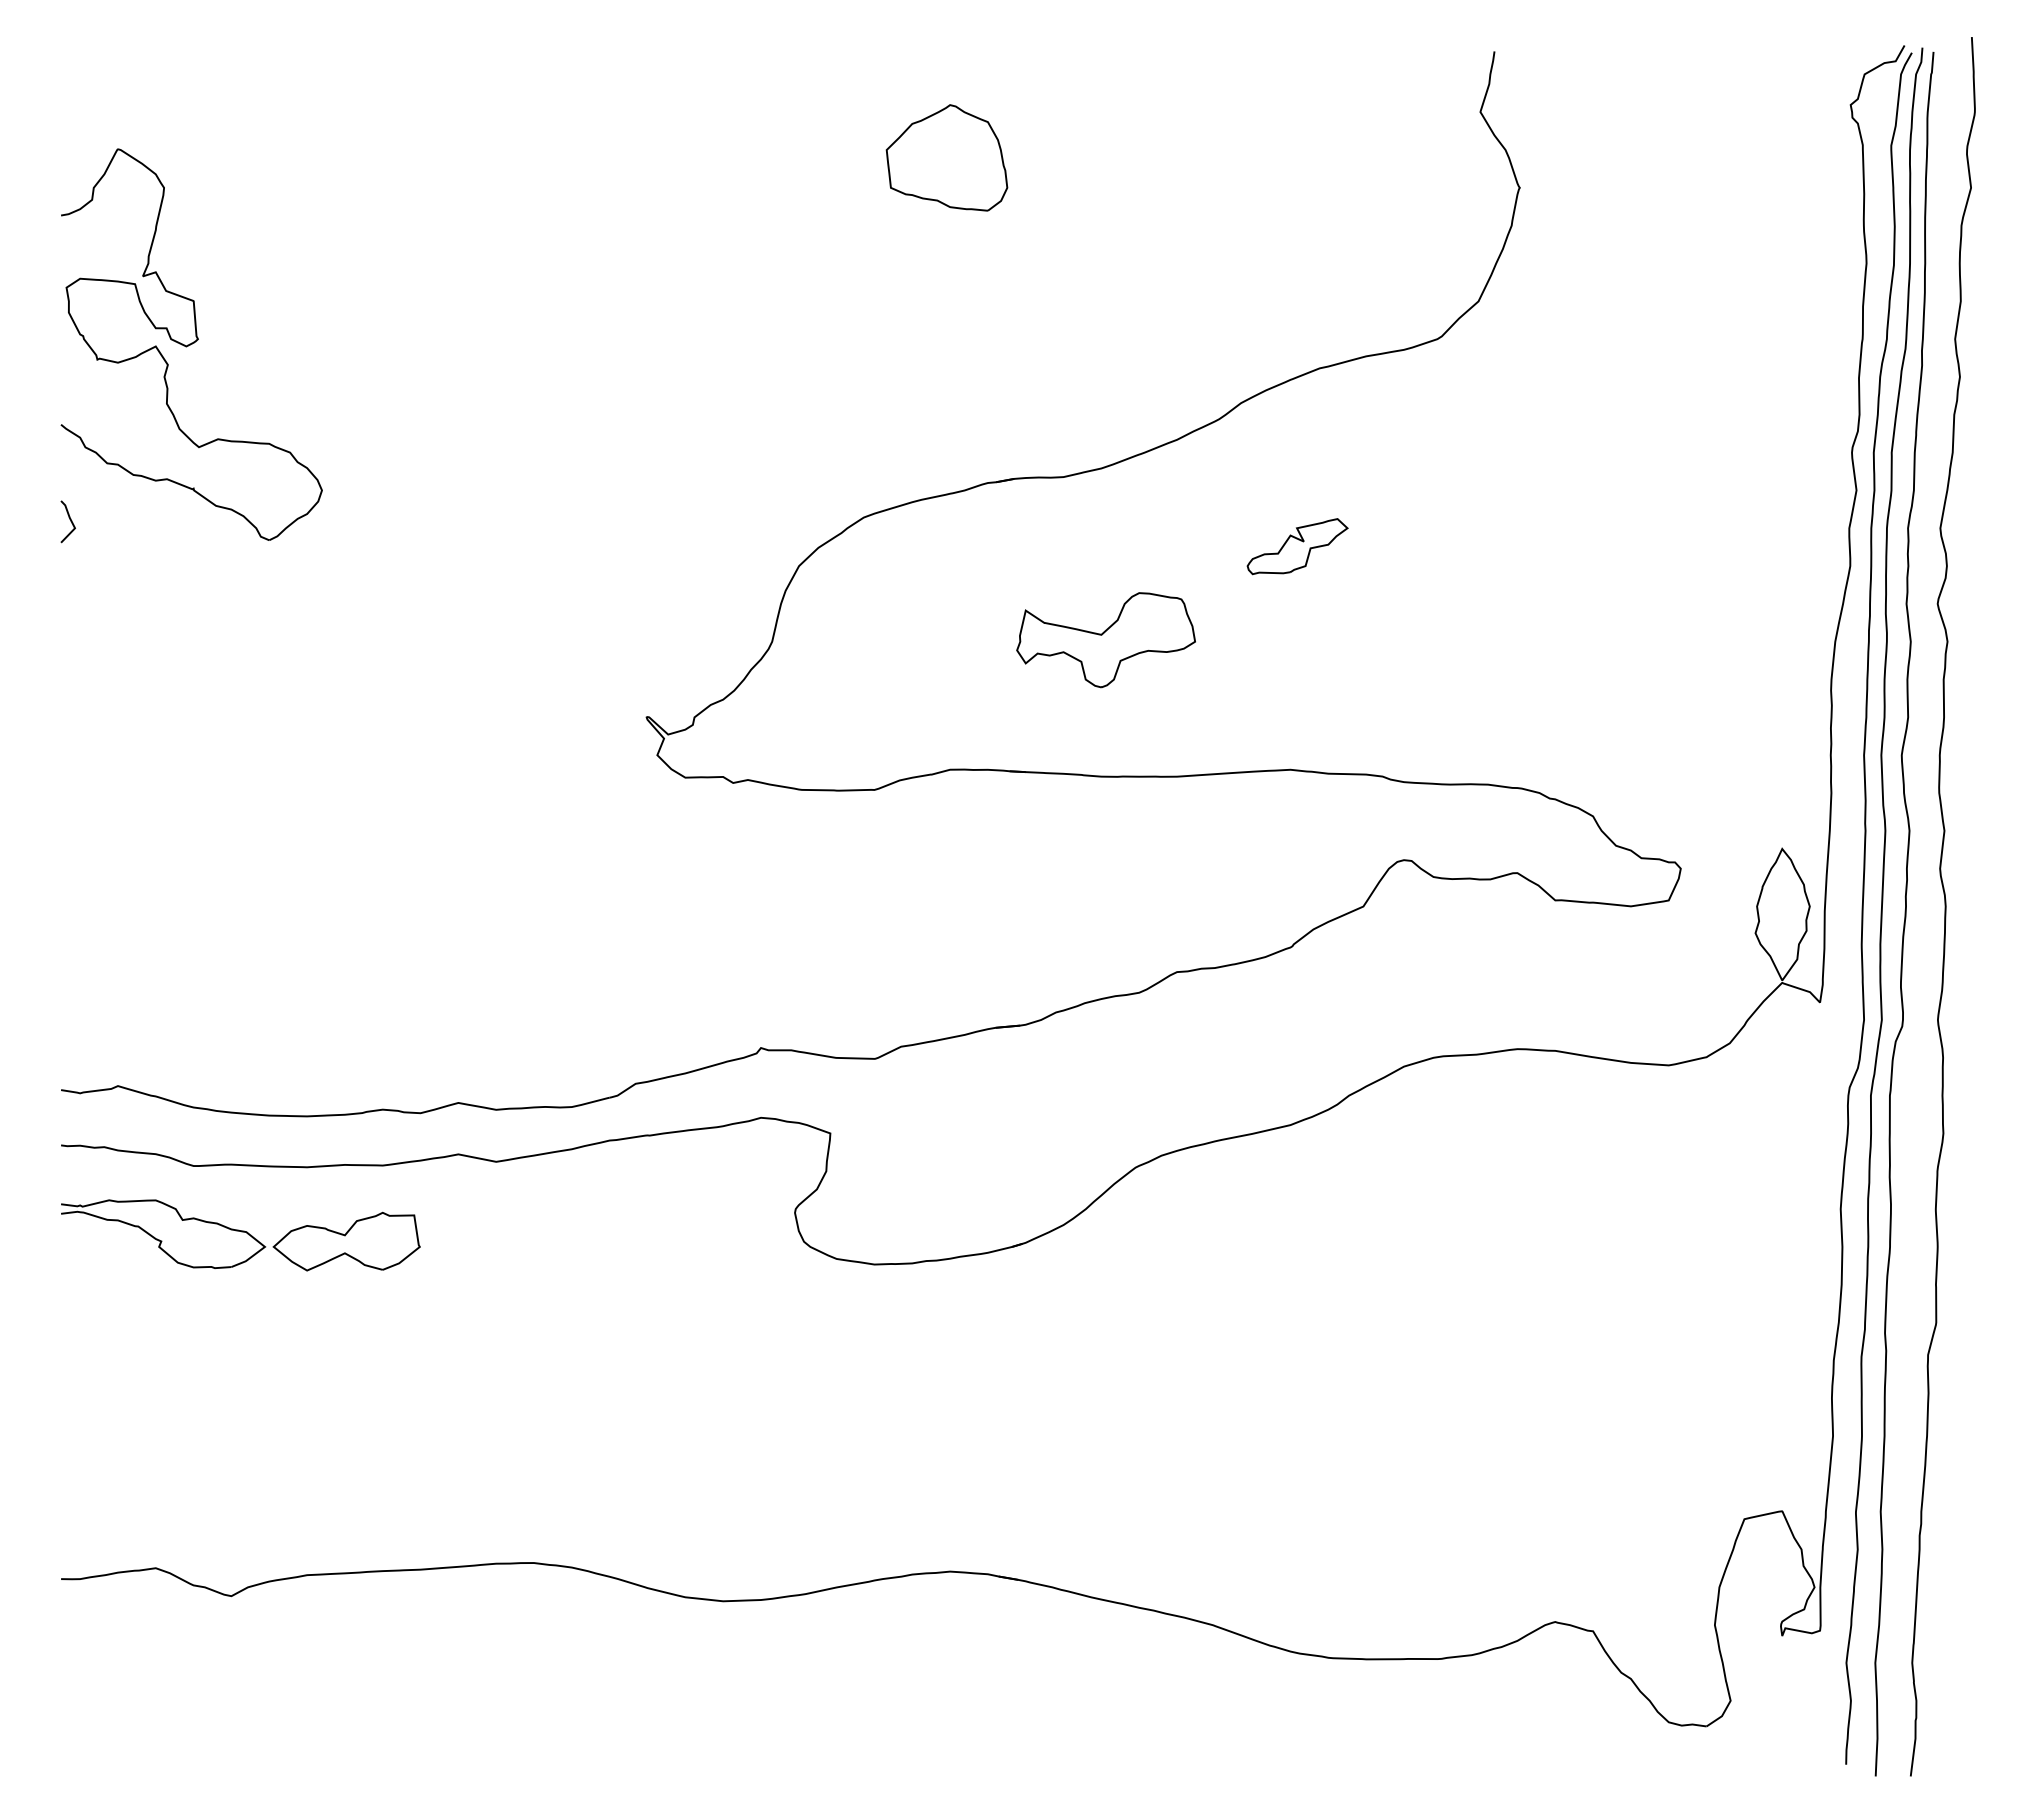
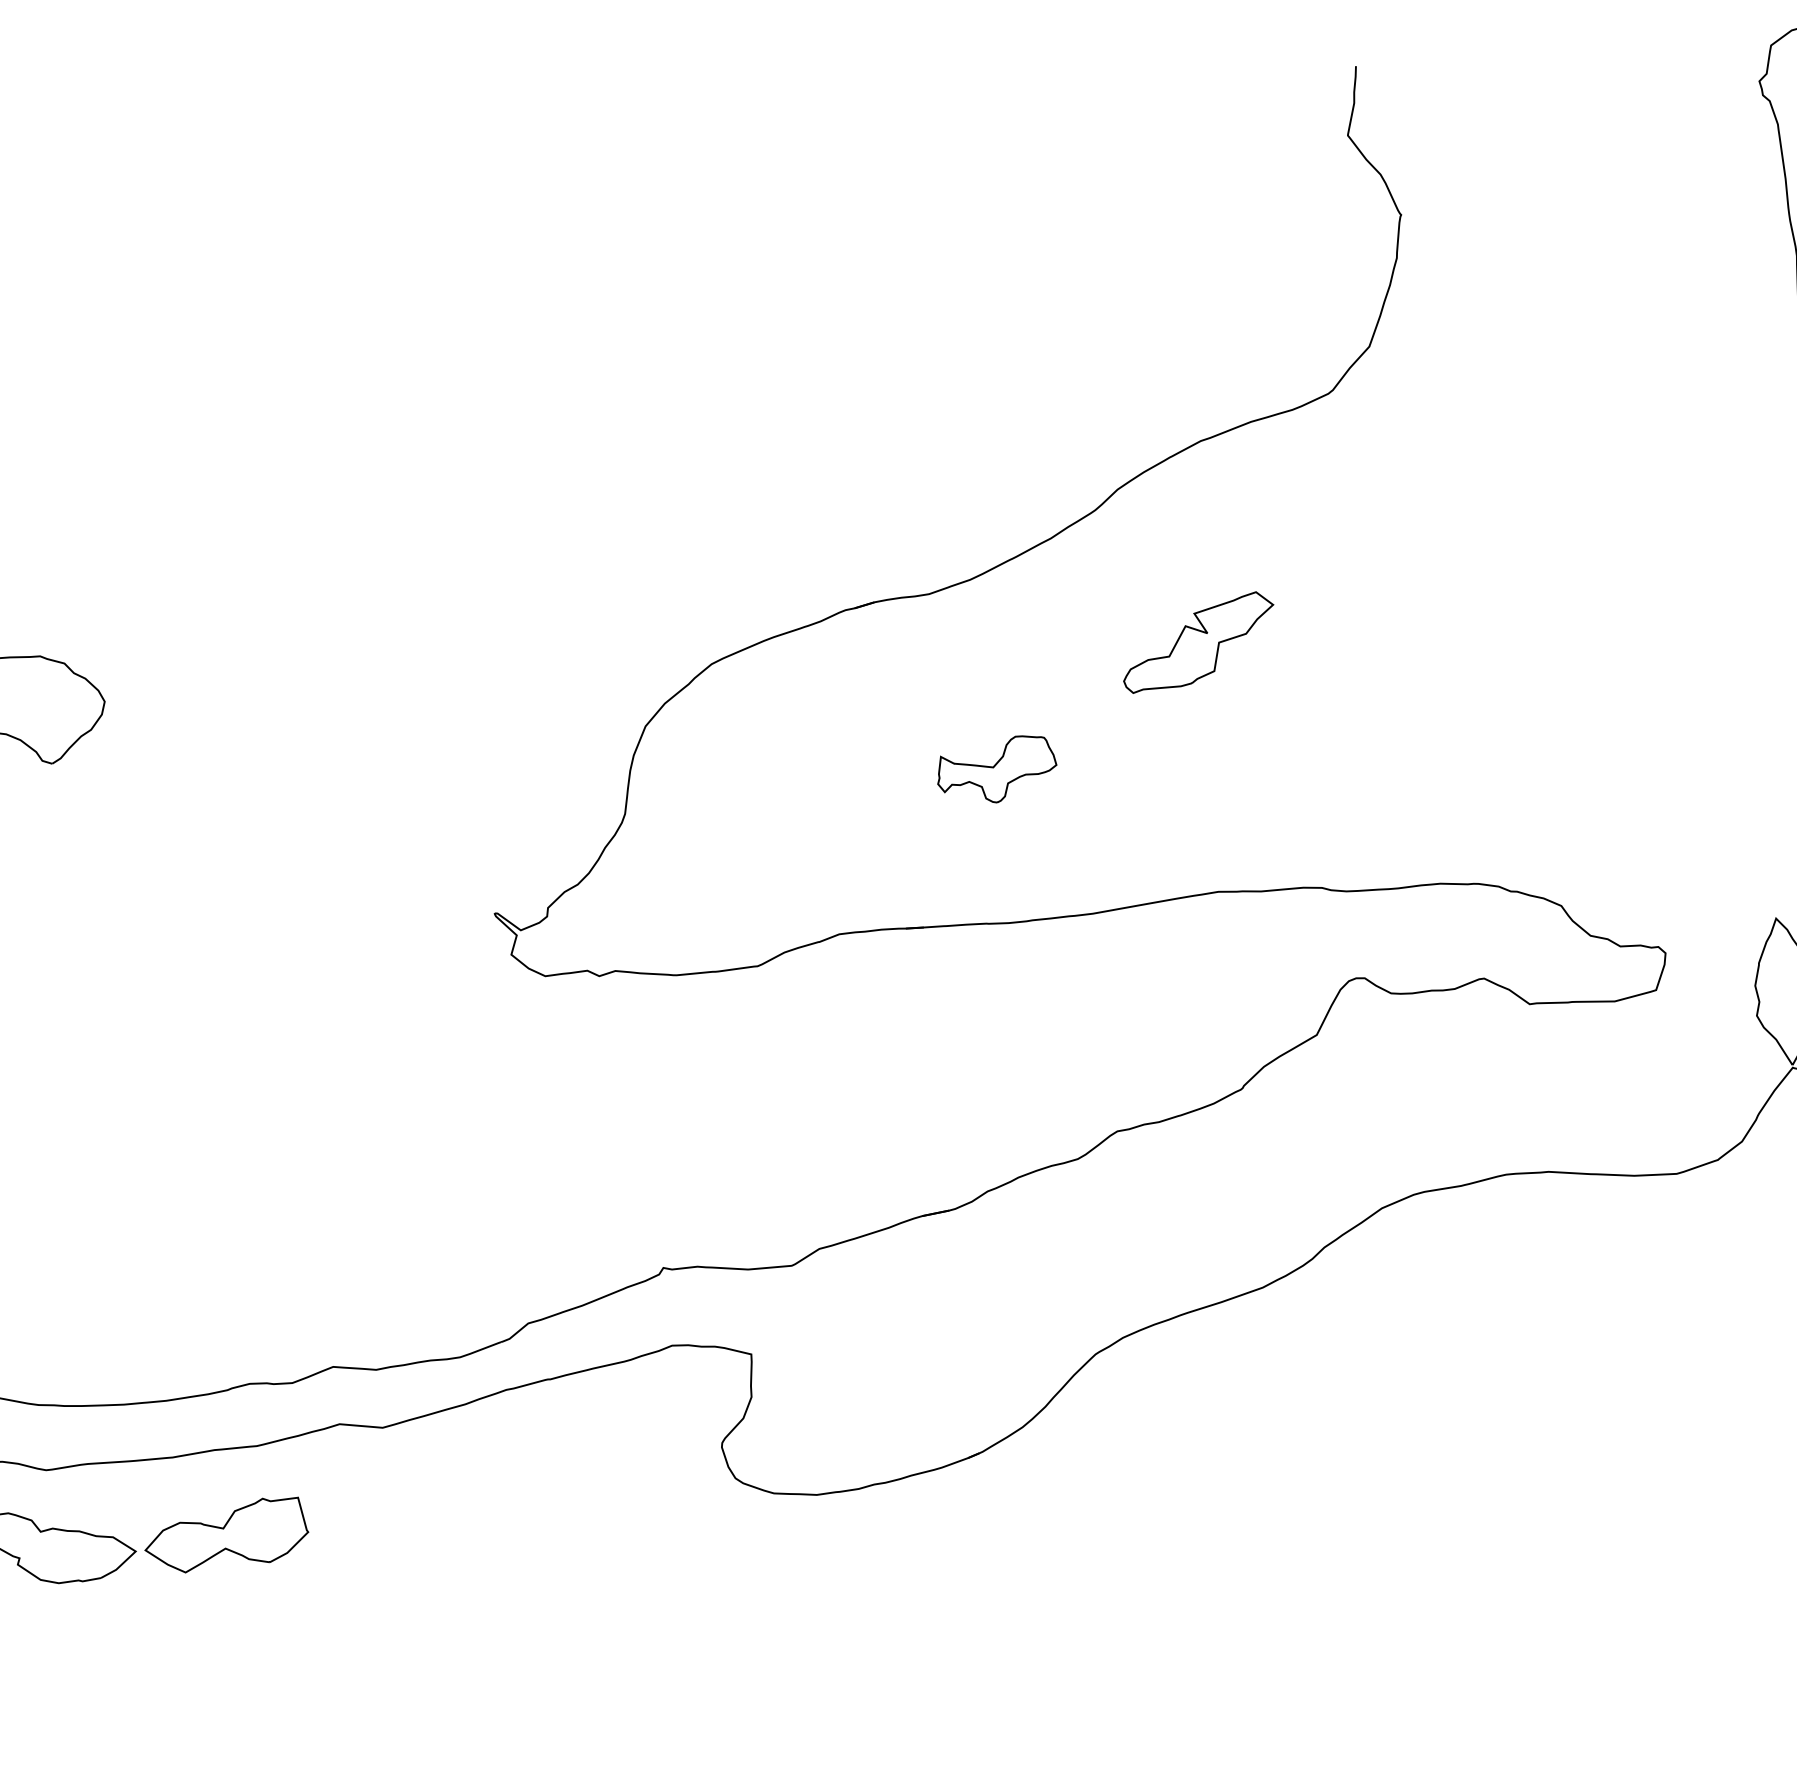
part: (946, 157) -> (758, 252), removed
part: (1297, 546) -> (1198, 642), size x1.4
part: (1105, 640) -> (996, 770), size x0.6

